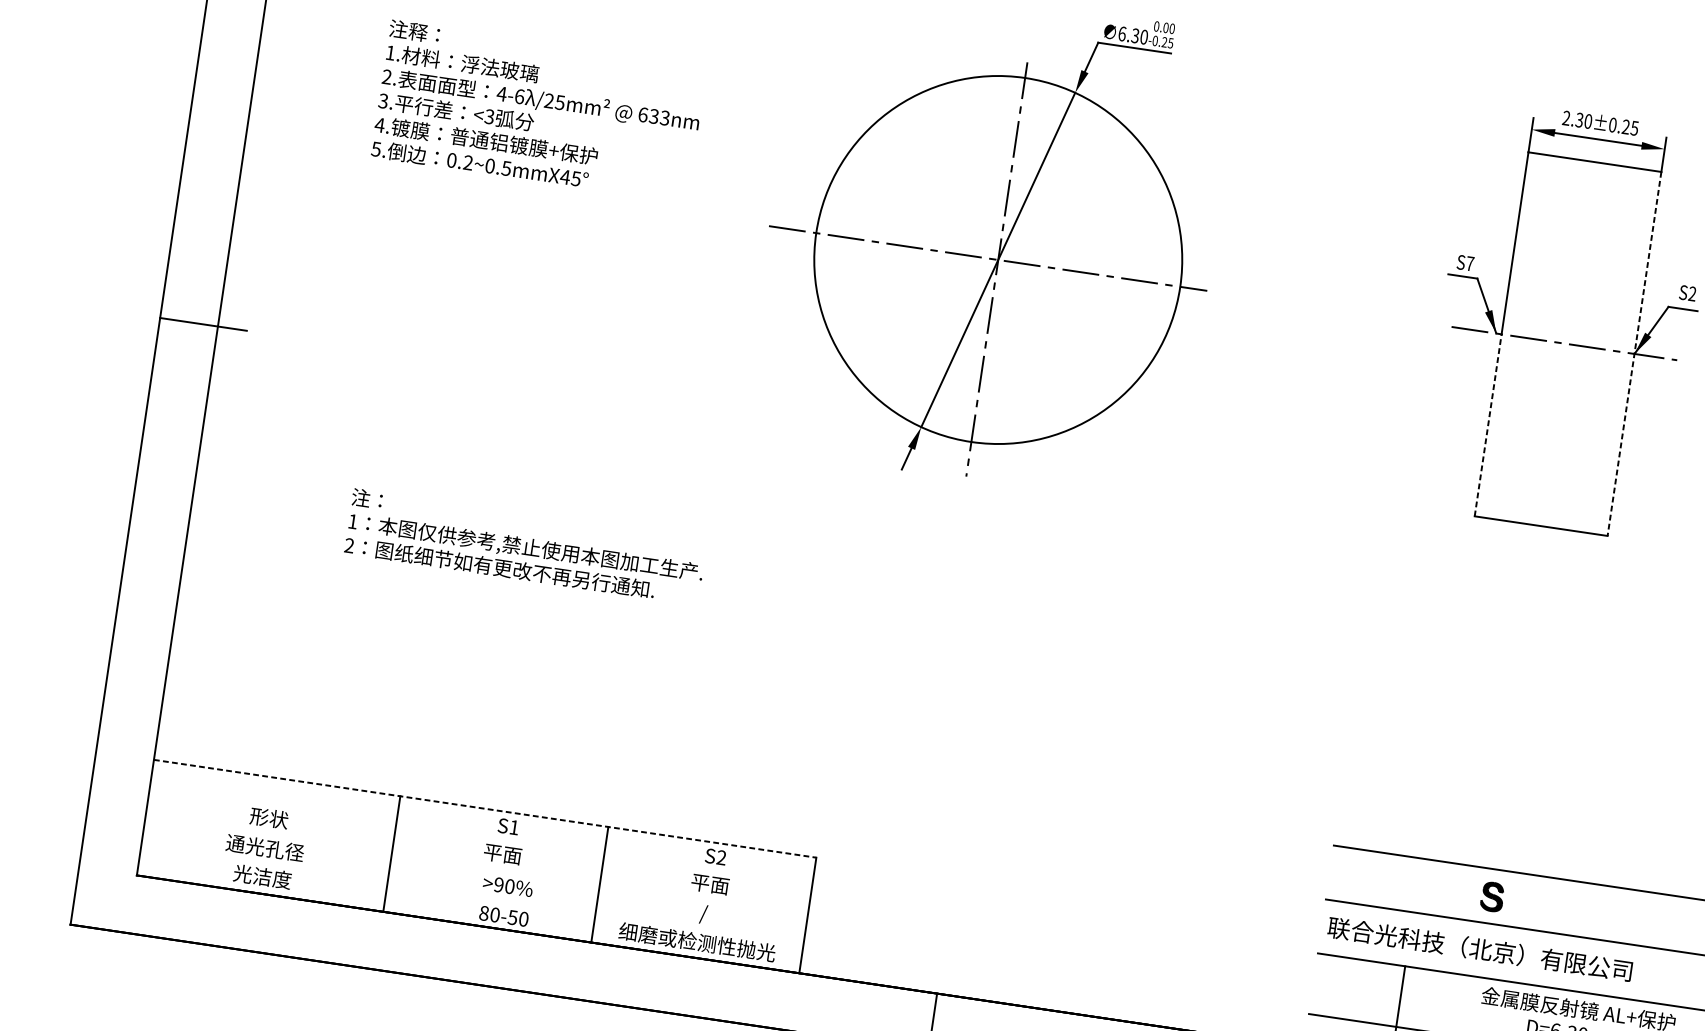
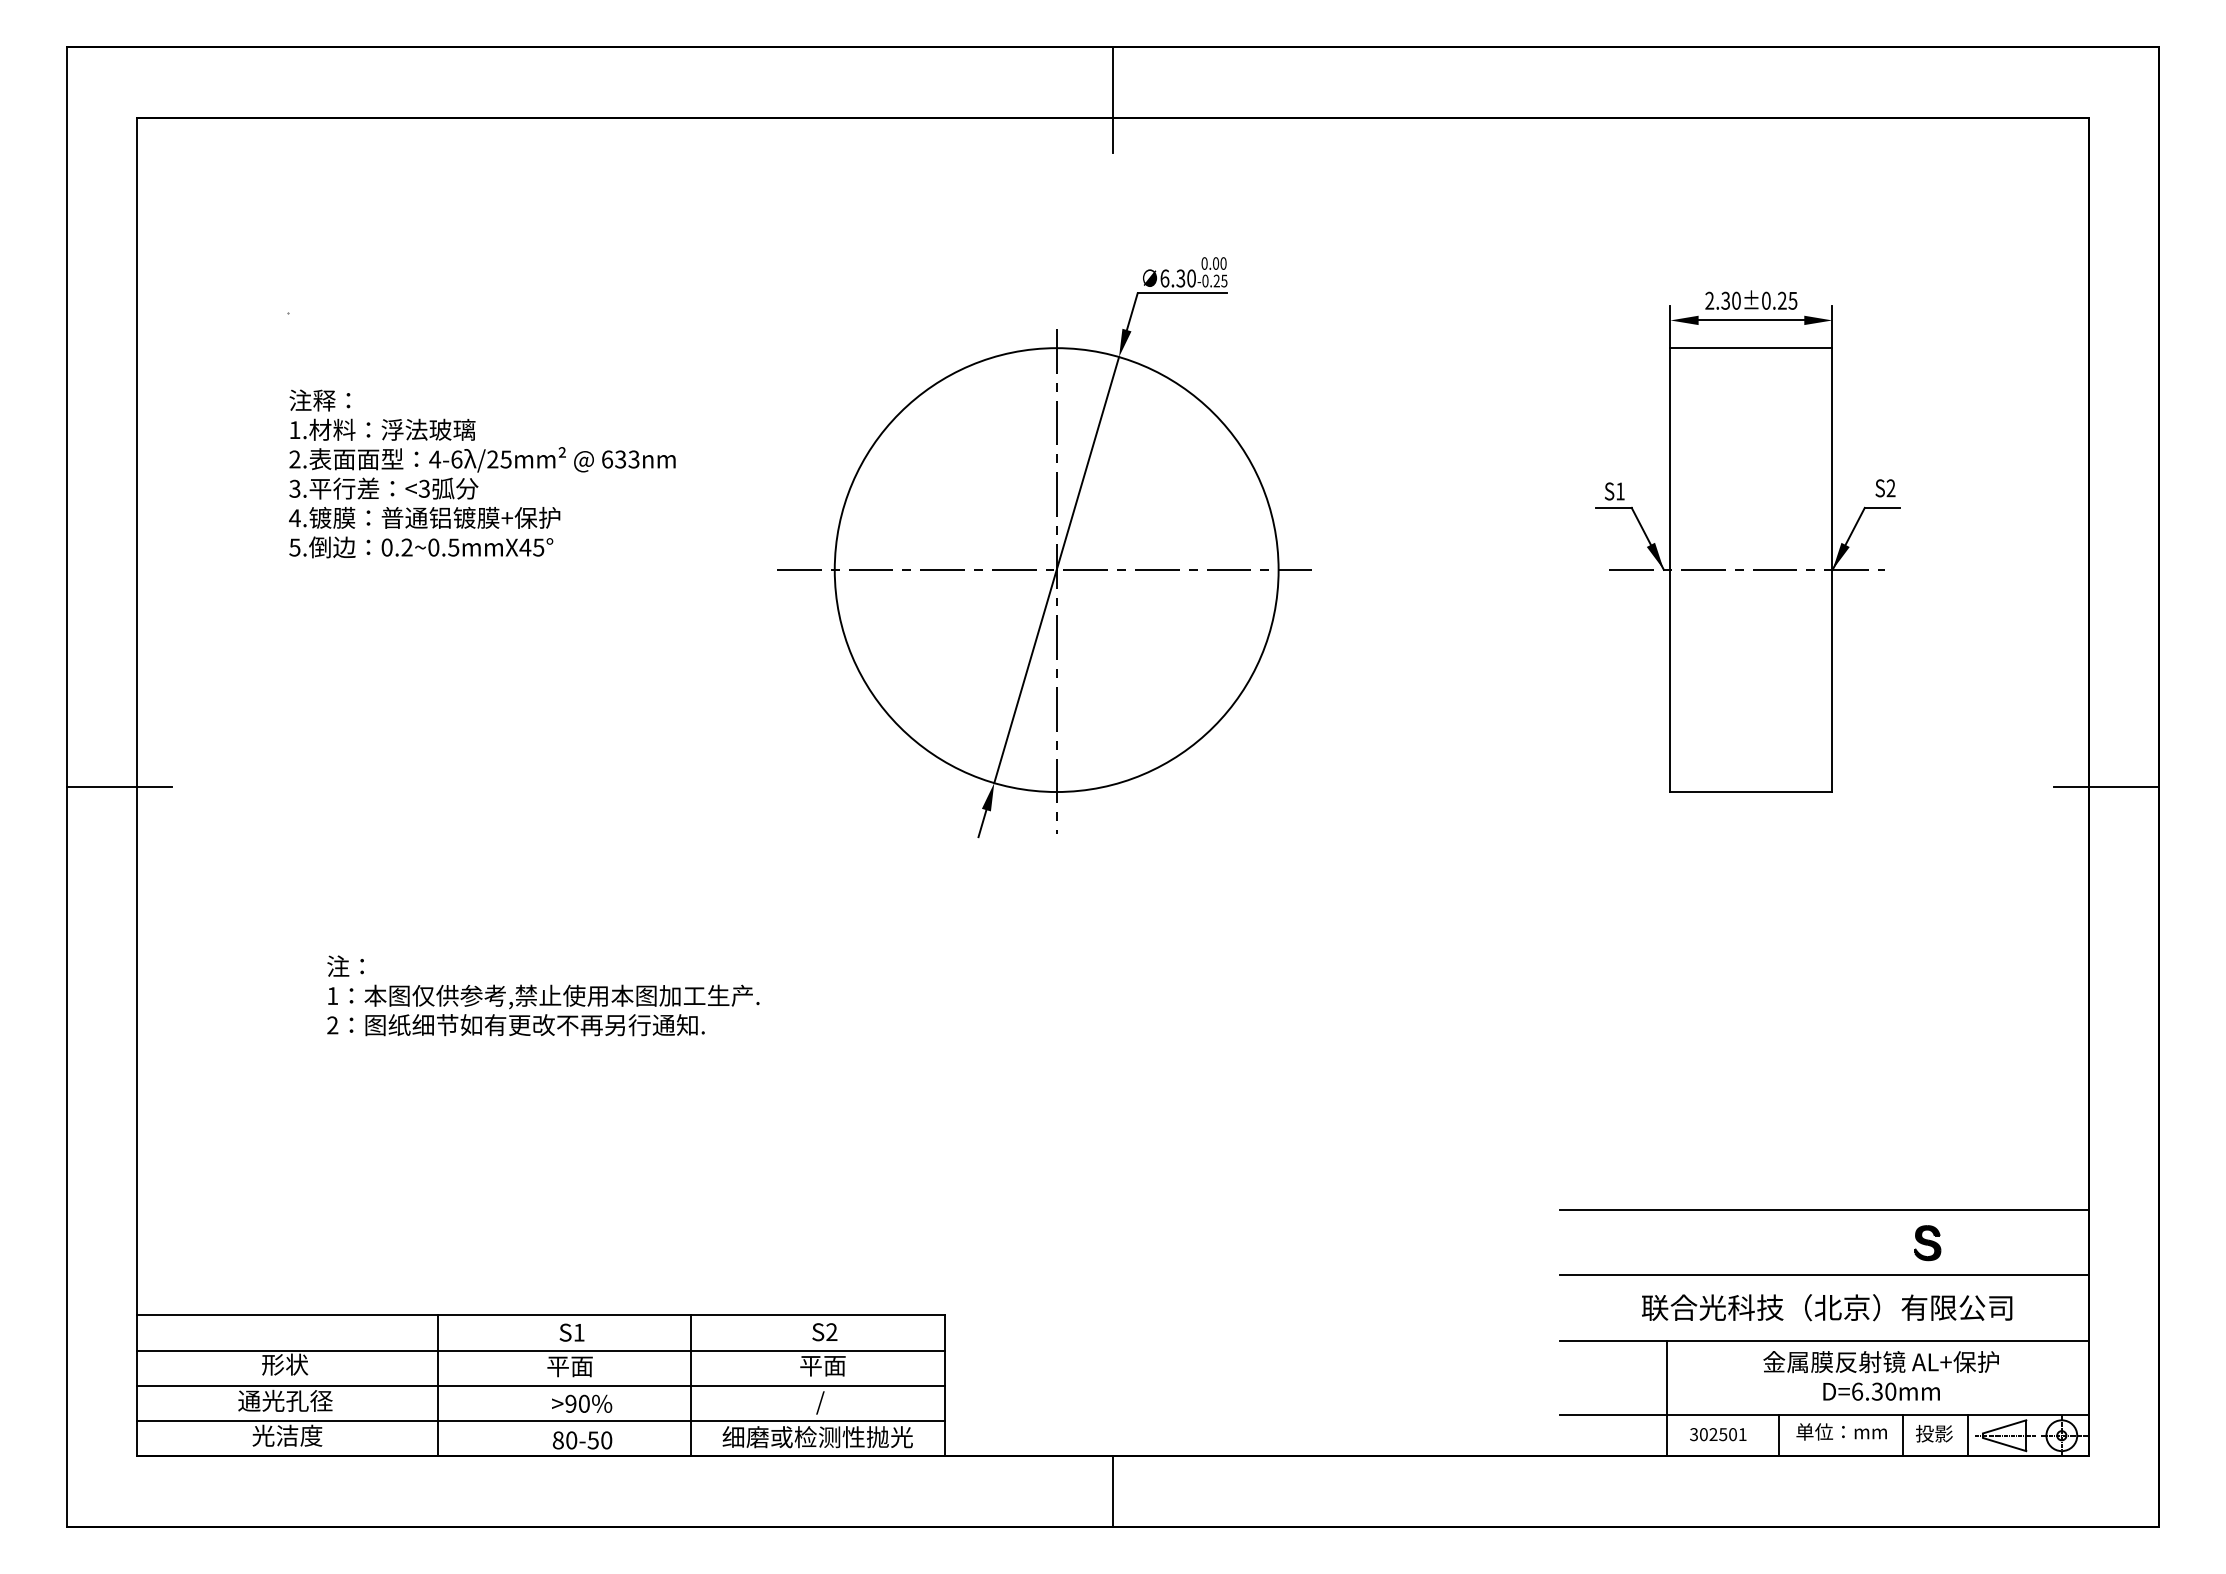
text: (1470, 263) -> (1620, 491), S7 -> S1
line: (1634, 354) -> (1832, 570), dashed -> solid
line: (1488, 425) -> (1670, 681), dashed -> solid
line: (485, 808) -> (541, 1315), dashed -> solid
line: (480, 837) -> (540, 1350), added
line: (476, 866) -> (540, 1385), added
line: (471, 895) -> (540, 1421), added
part: (1492, 897) -> (1927, 1243), moved
text: (1480, 949) -> (1827, 1307), moved

